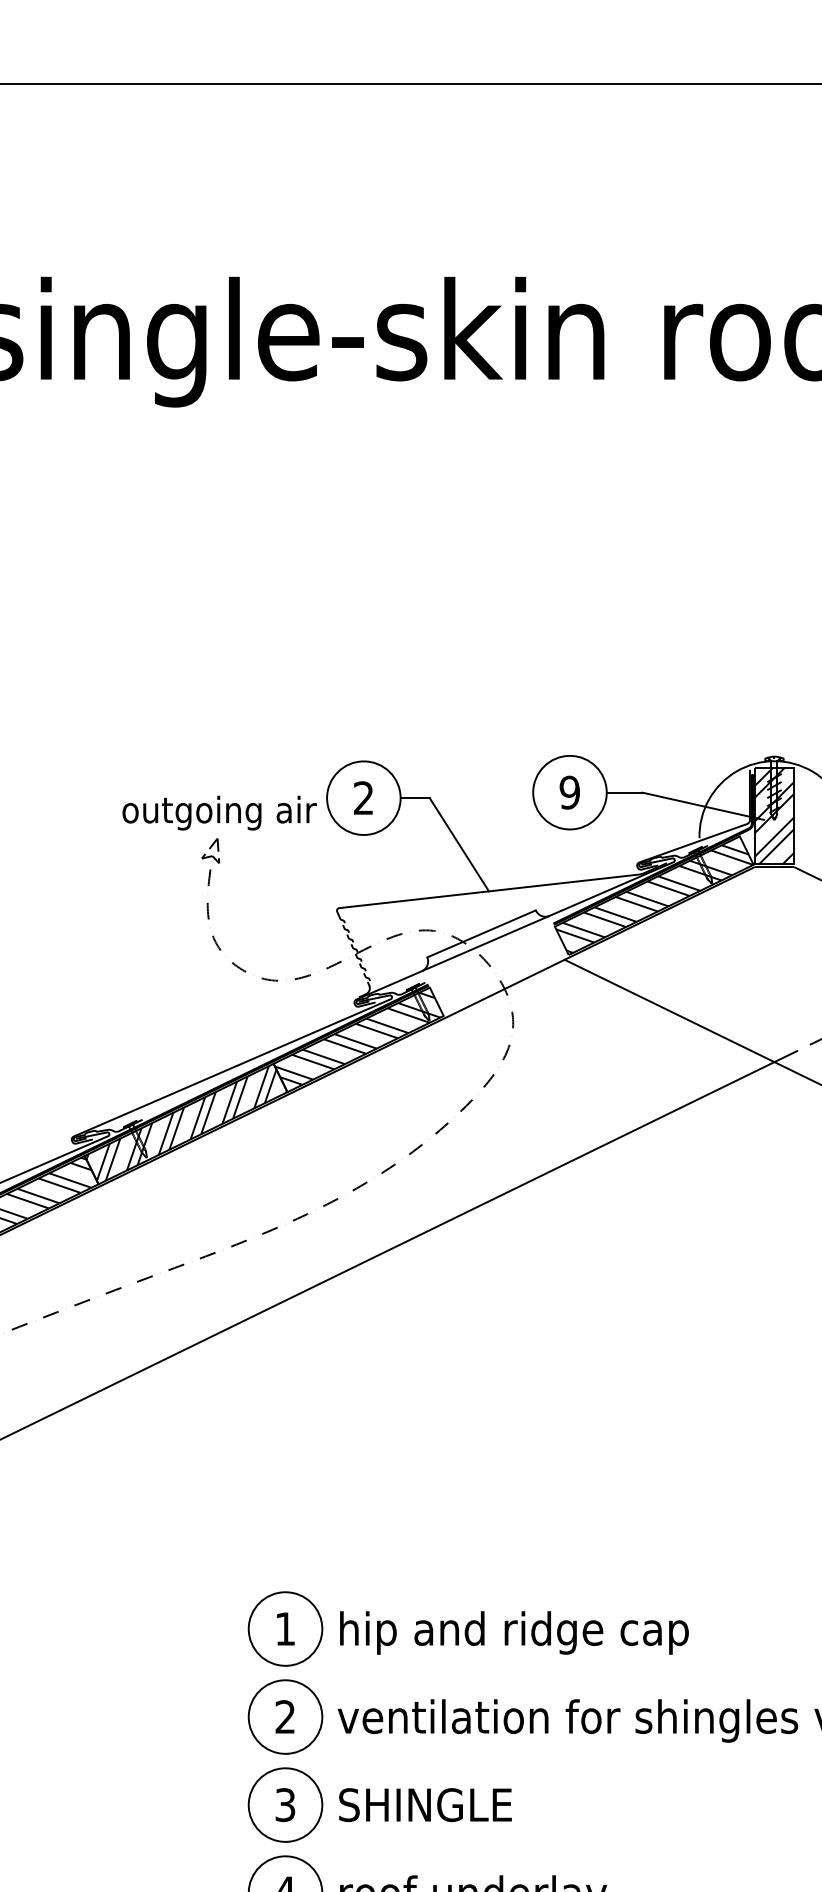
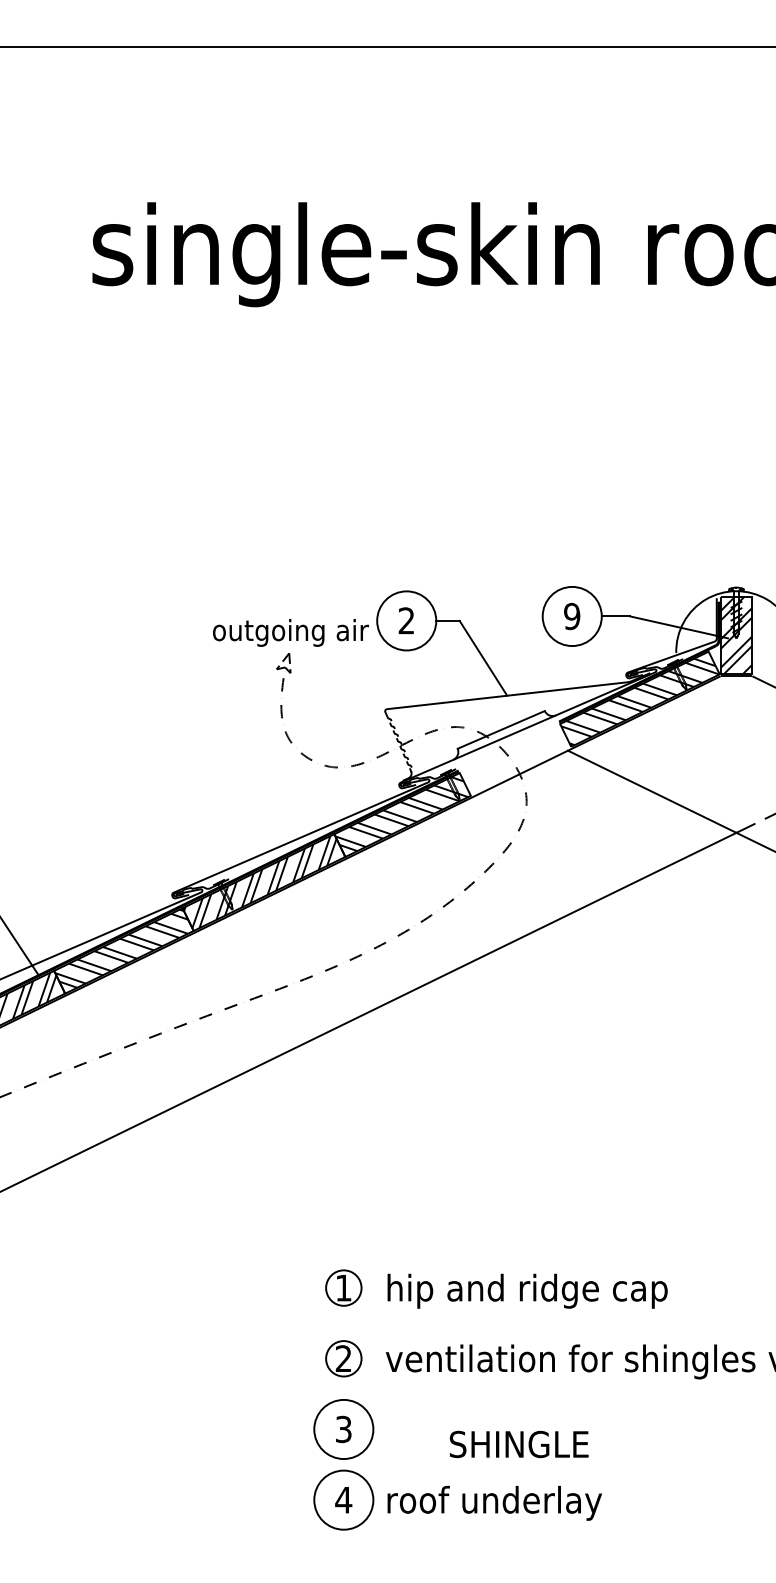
circle: (285, 1628) -> (343, 1287), size x0.6
circle: (285, 1716) -> (343, 1358), size x0.6
text: (424, 1805) -> (518, 1444), moved

